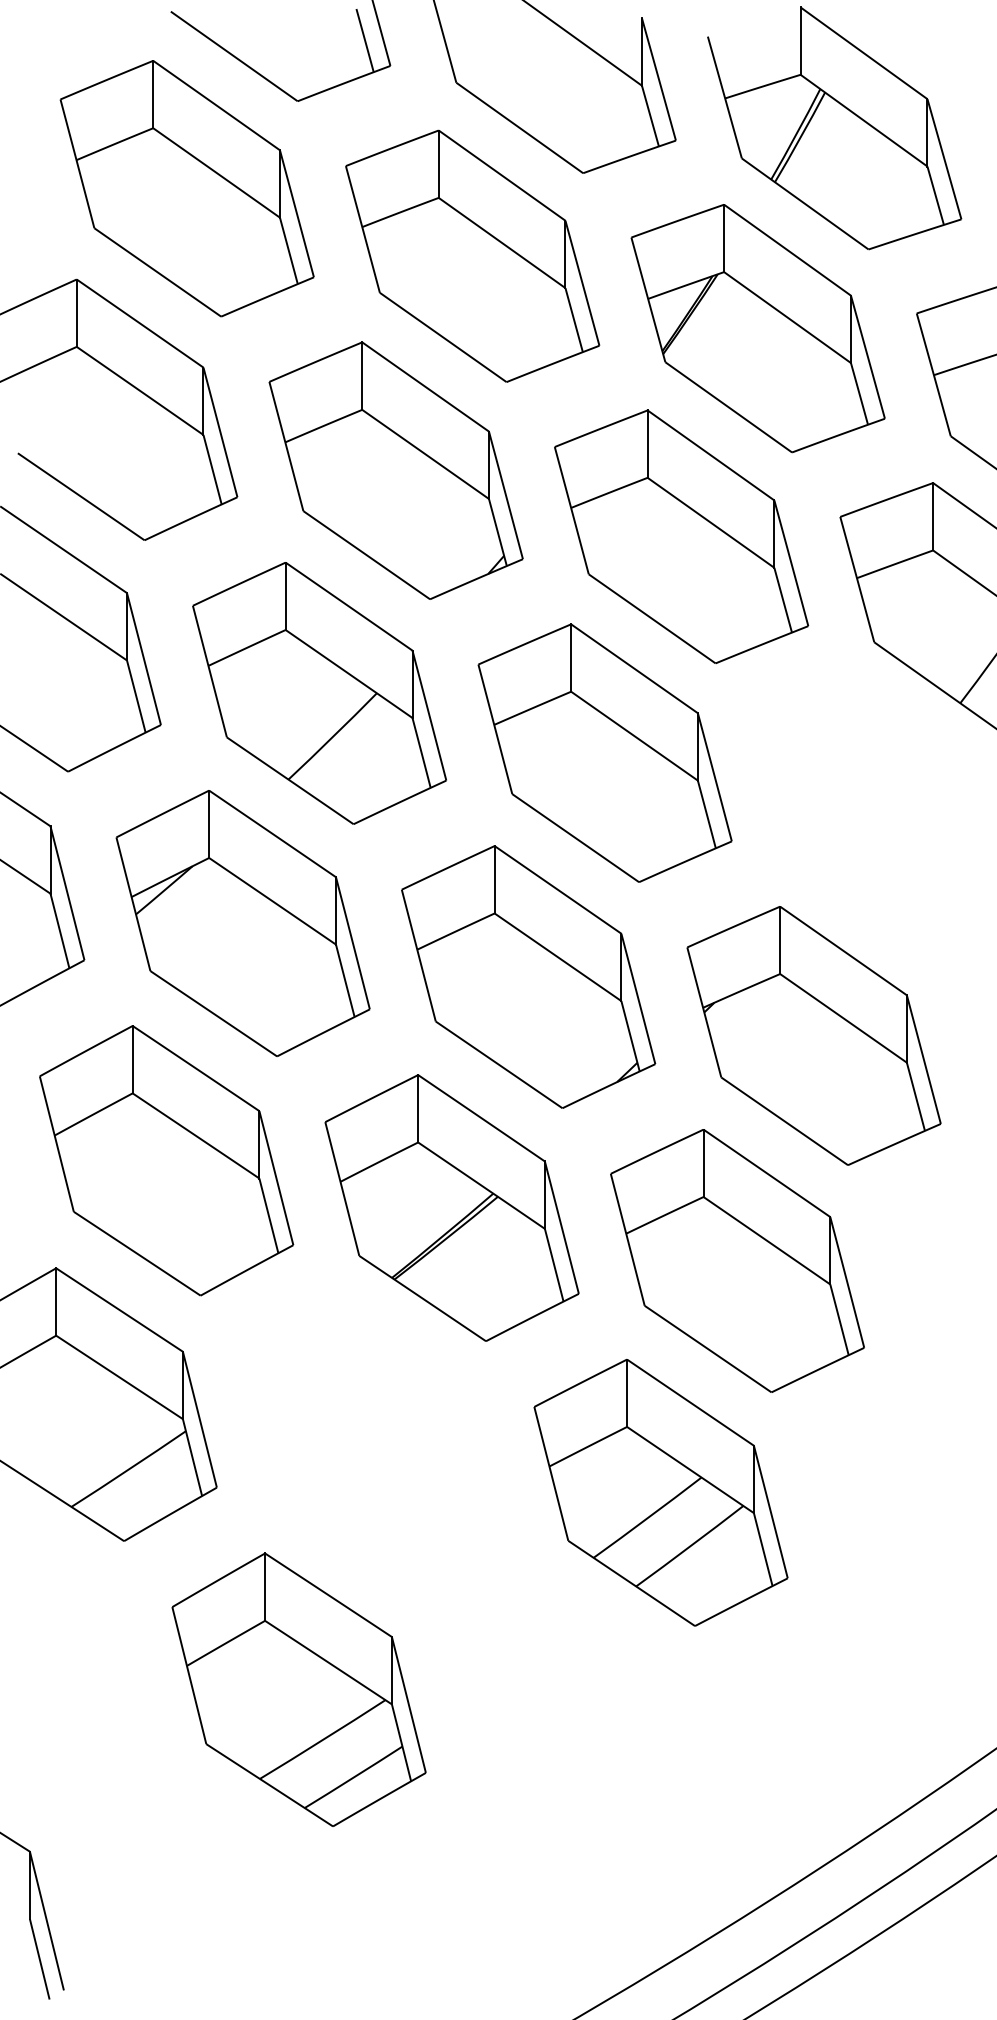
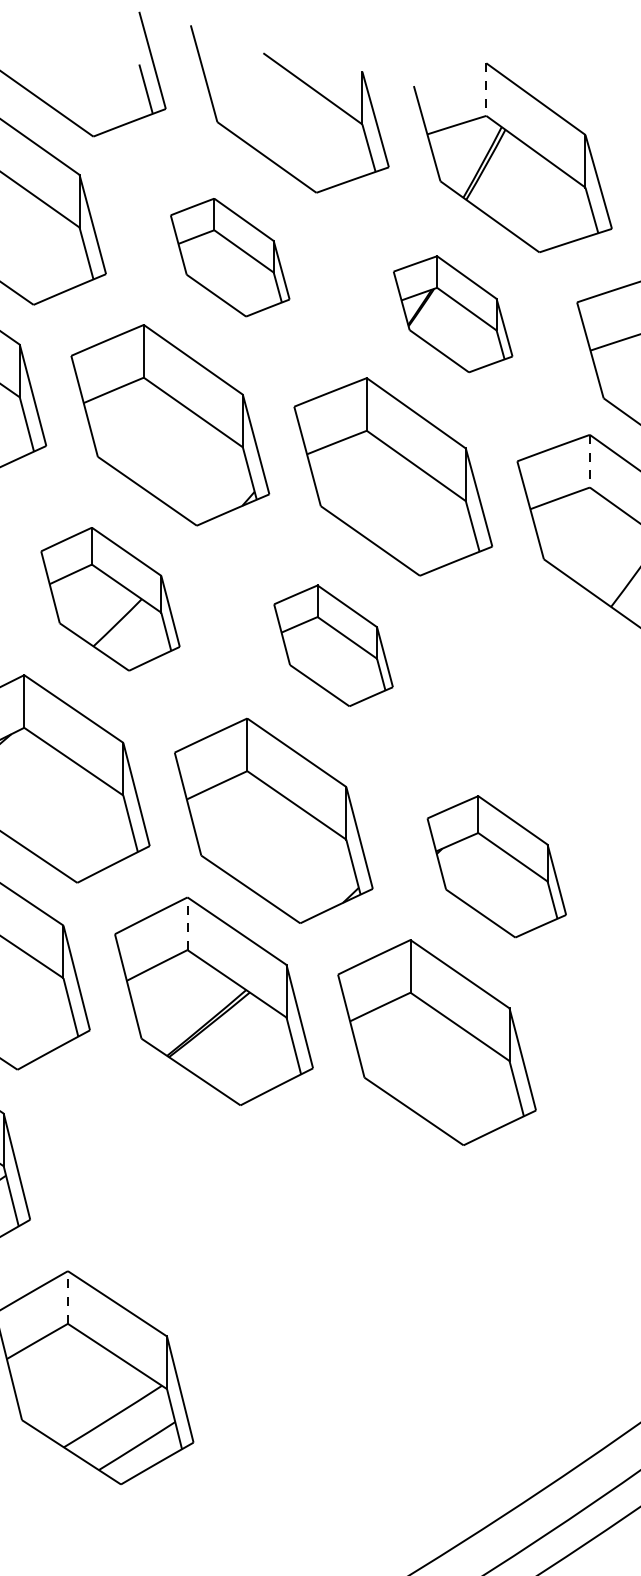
line: (800, 41) -> (486, 89), solid -> dashed
part: (472, 255) -> (229, 257), size x0.6
part: (757, 328) -> (452, 314), size x0.6
line: (933, 516) -> (590, 461), solid -> dashed
part: (319, 693) -> (110, 599), size x0.7
part: (604, 752) -> (333, 645), size x0.6
part: (813, 1035) -> (496, 866), size x0.7
line: (418, 1108) -> (187, 923), solid -> dashed
part: (660, 1492) -> (376, 1223), removed
line: (265, 1587) -> (68, 1297), solid -> dashed

